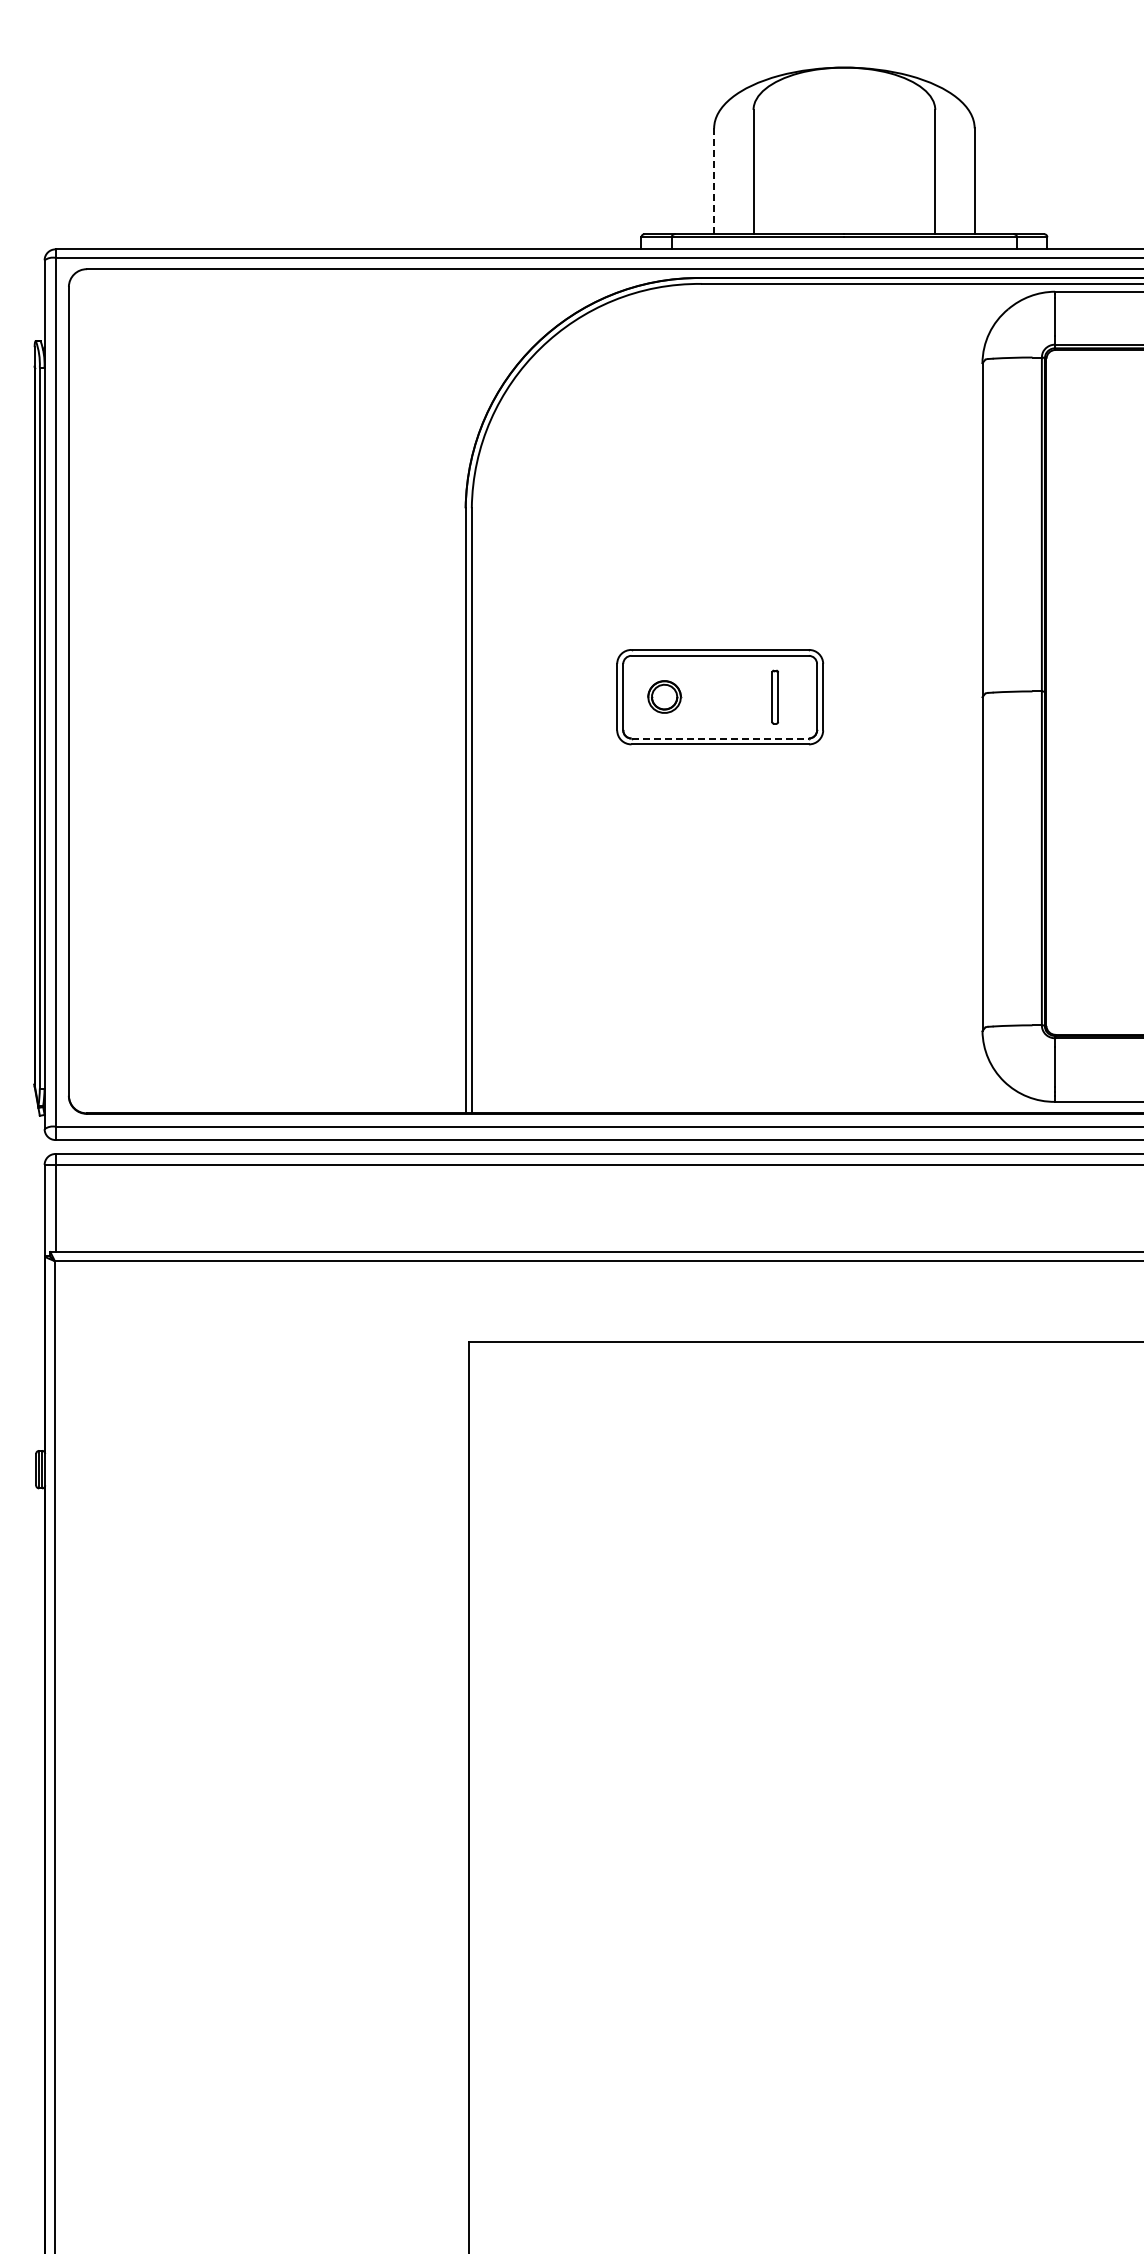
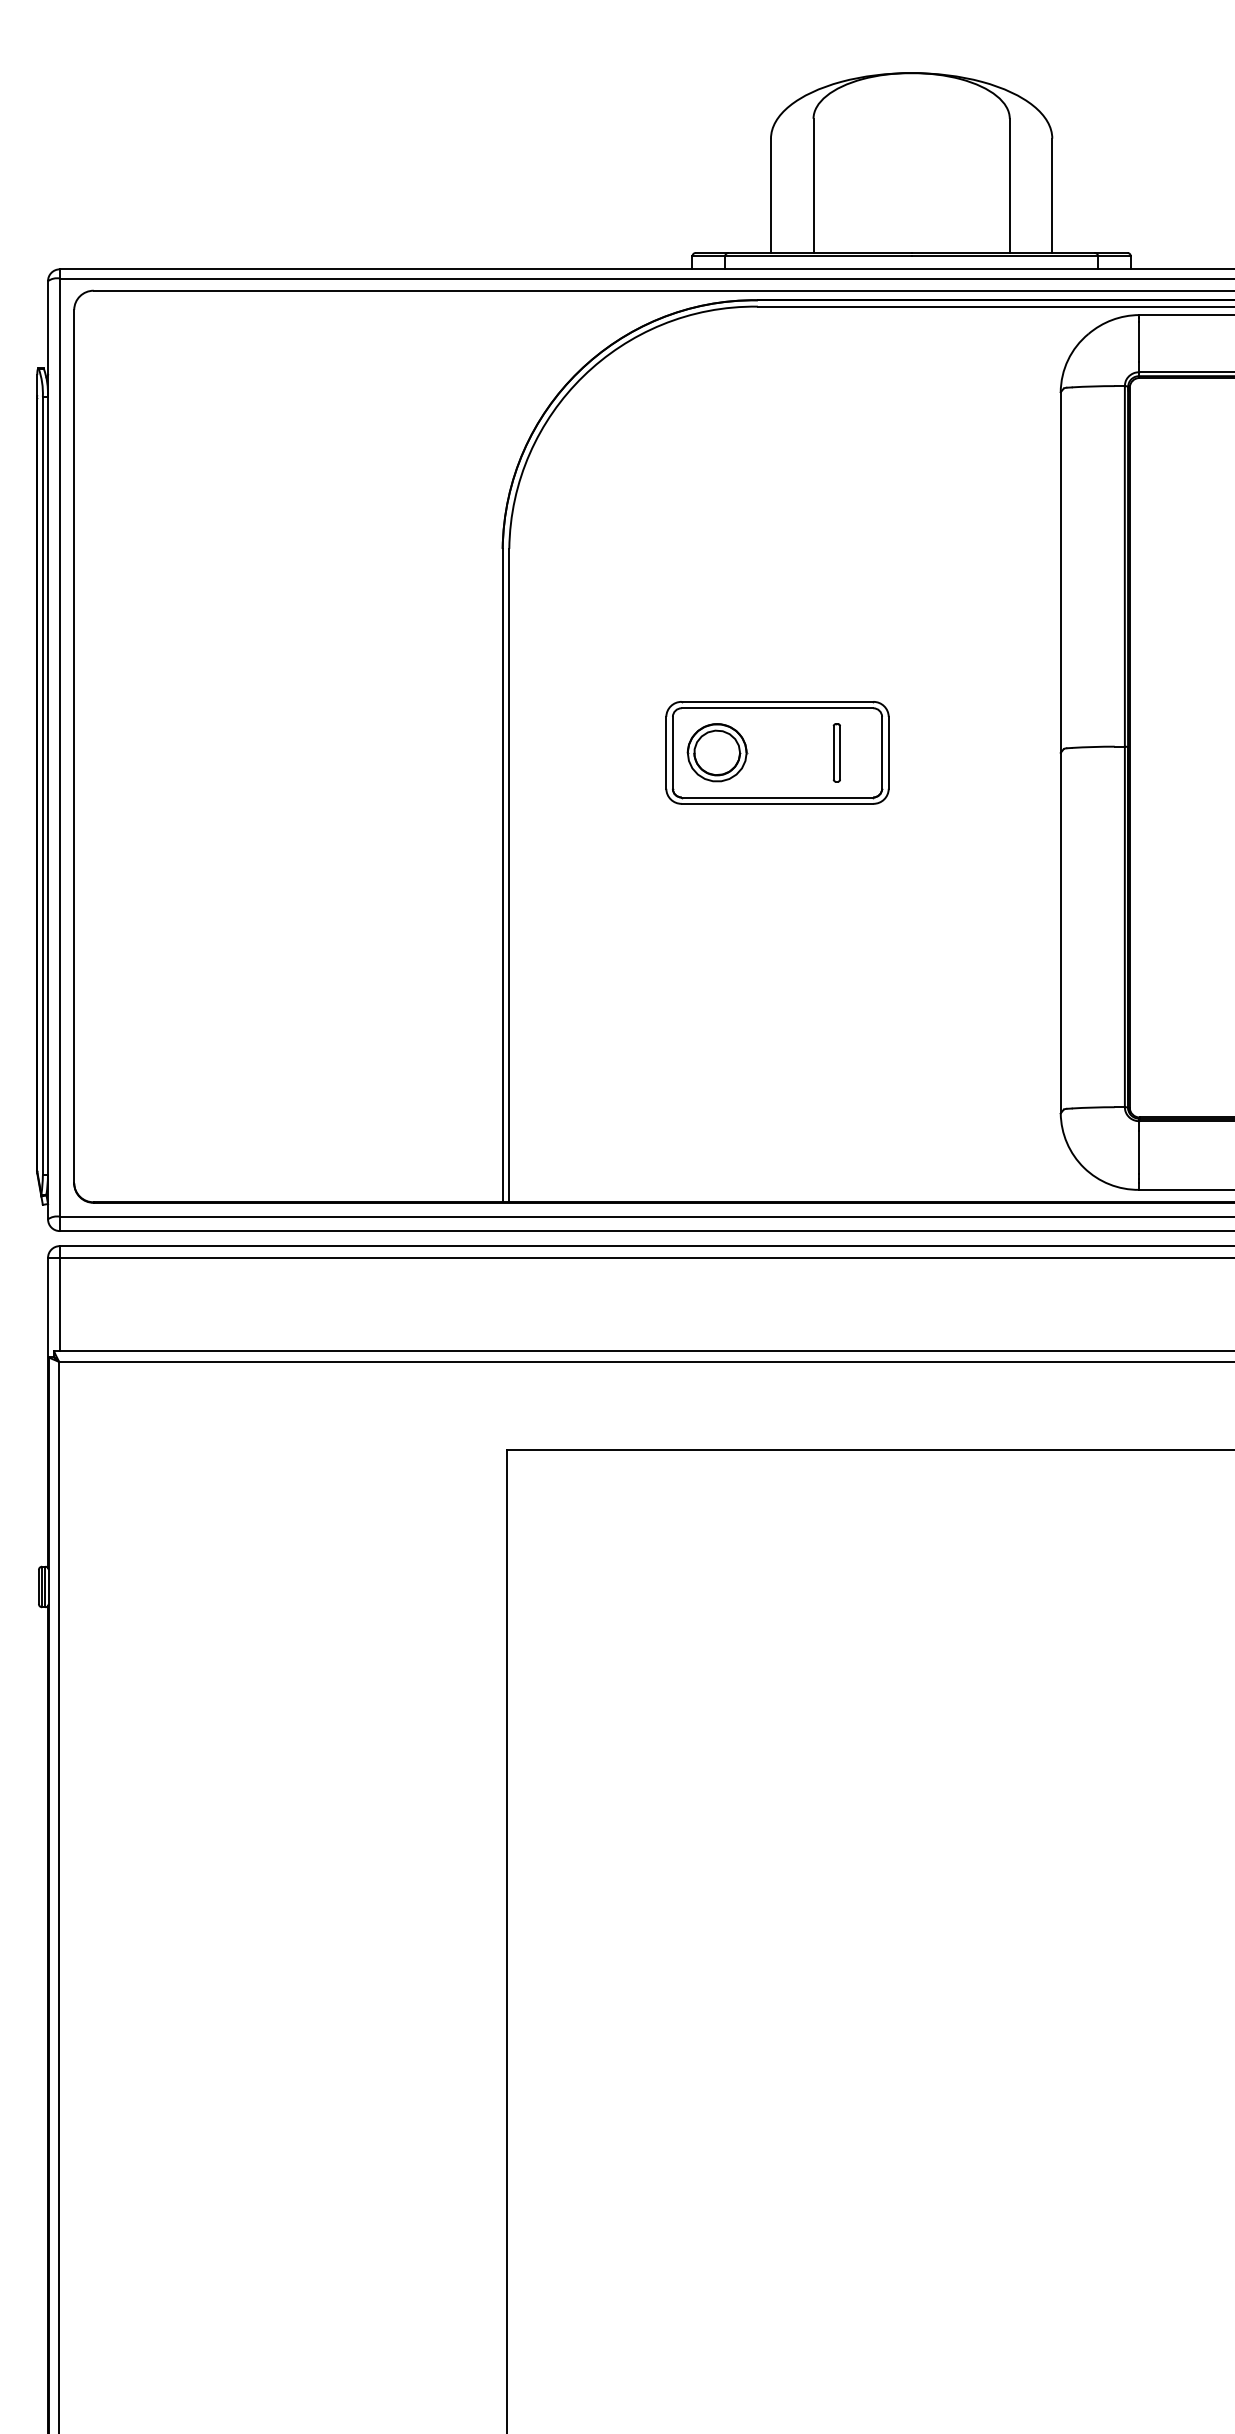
line: (714, 181) -> (771, 196), dashed -> solid
part: (664, 696) -> (717, 752), size x1.67
line: (720, 738) -> (777, 797), dashed -> solid

